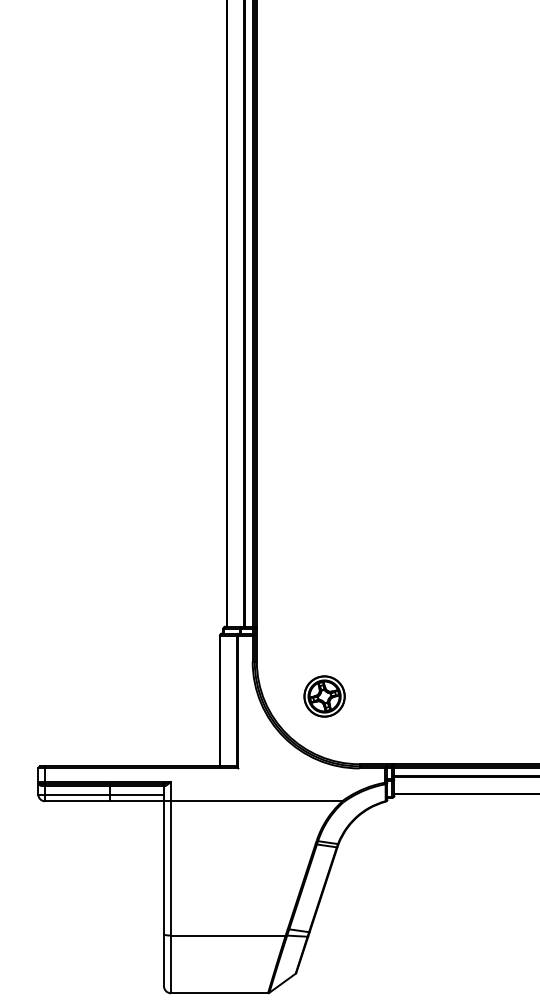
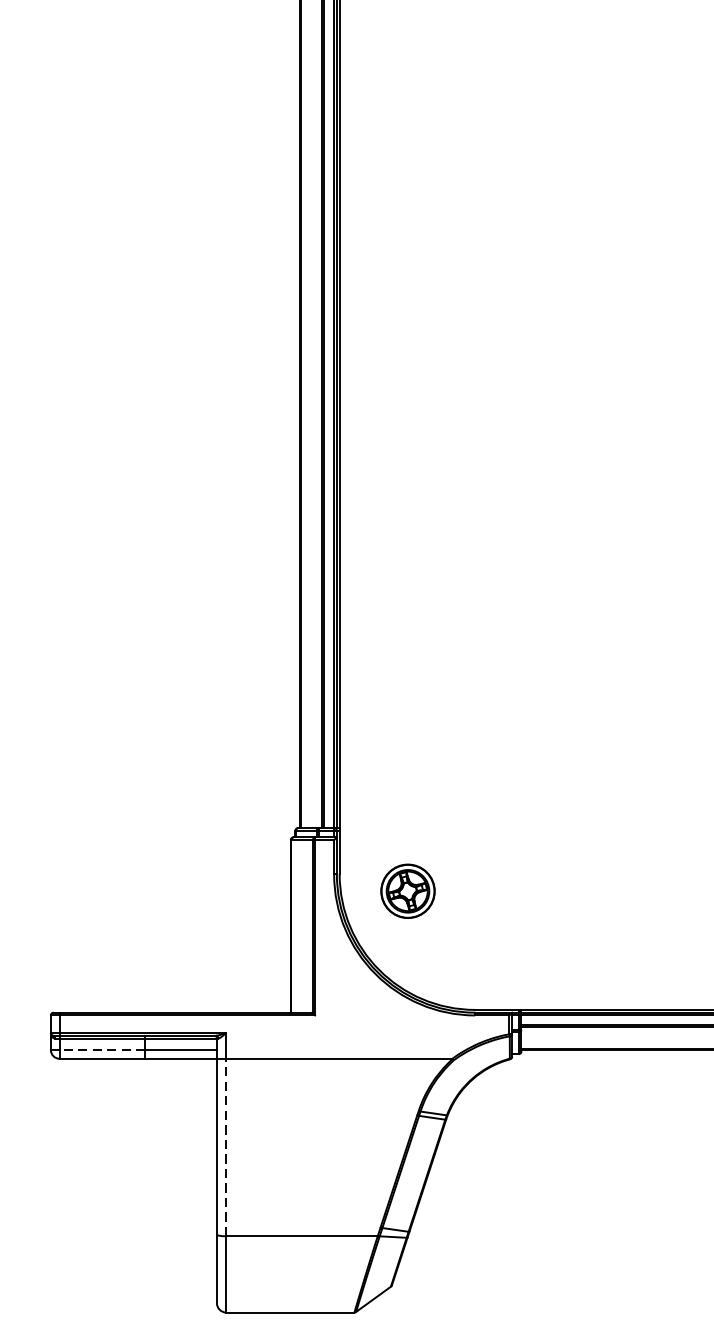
part: (324, 696) -> (407, 891), moved
line: (76, 794) -> (101, 1049), solid -> dashed
line: (171, 867) -> (226, 1146), solid -> dashed

